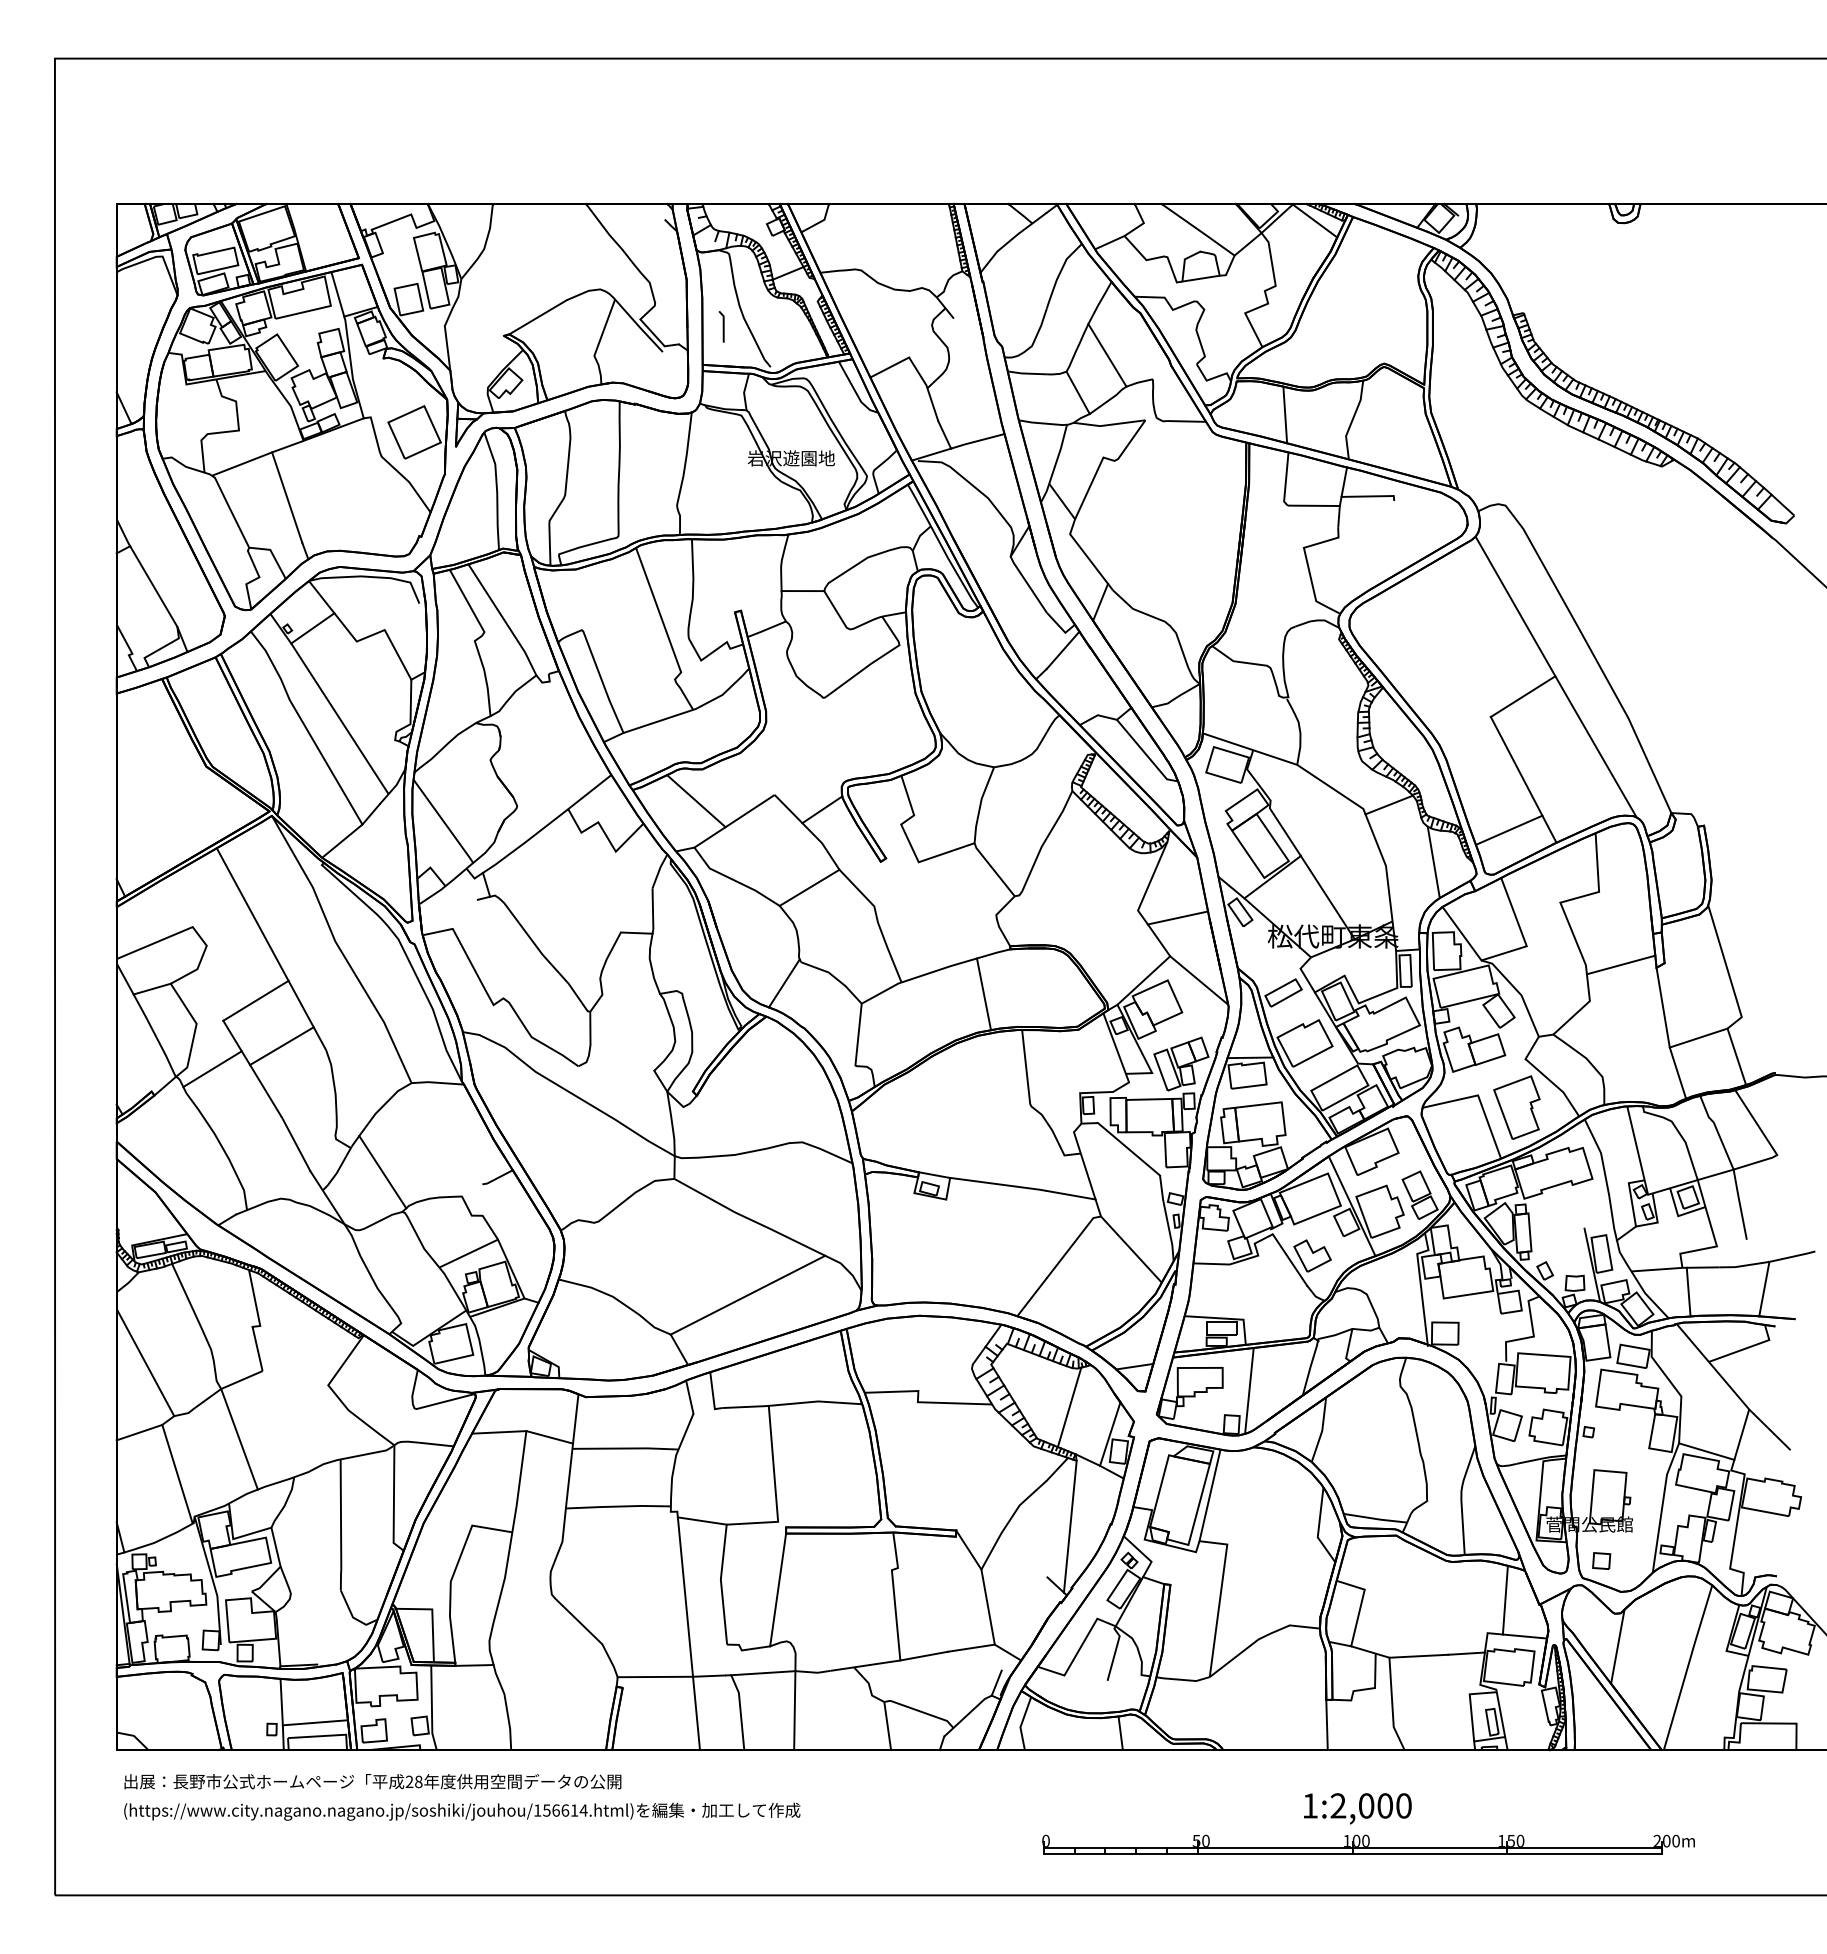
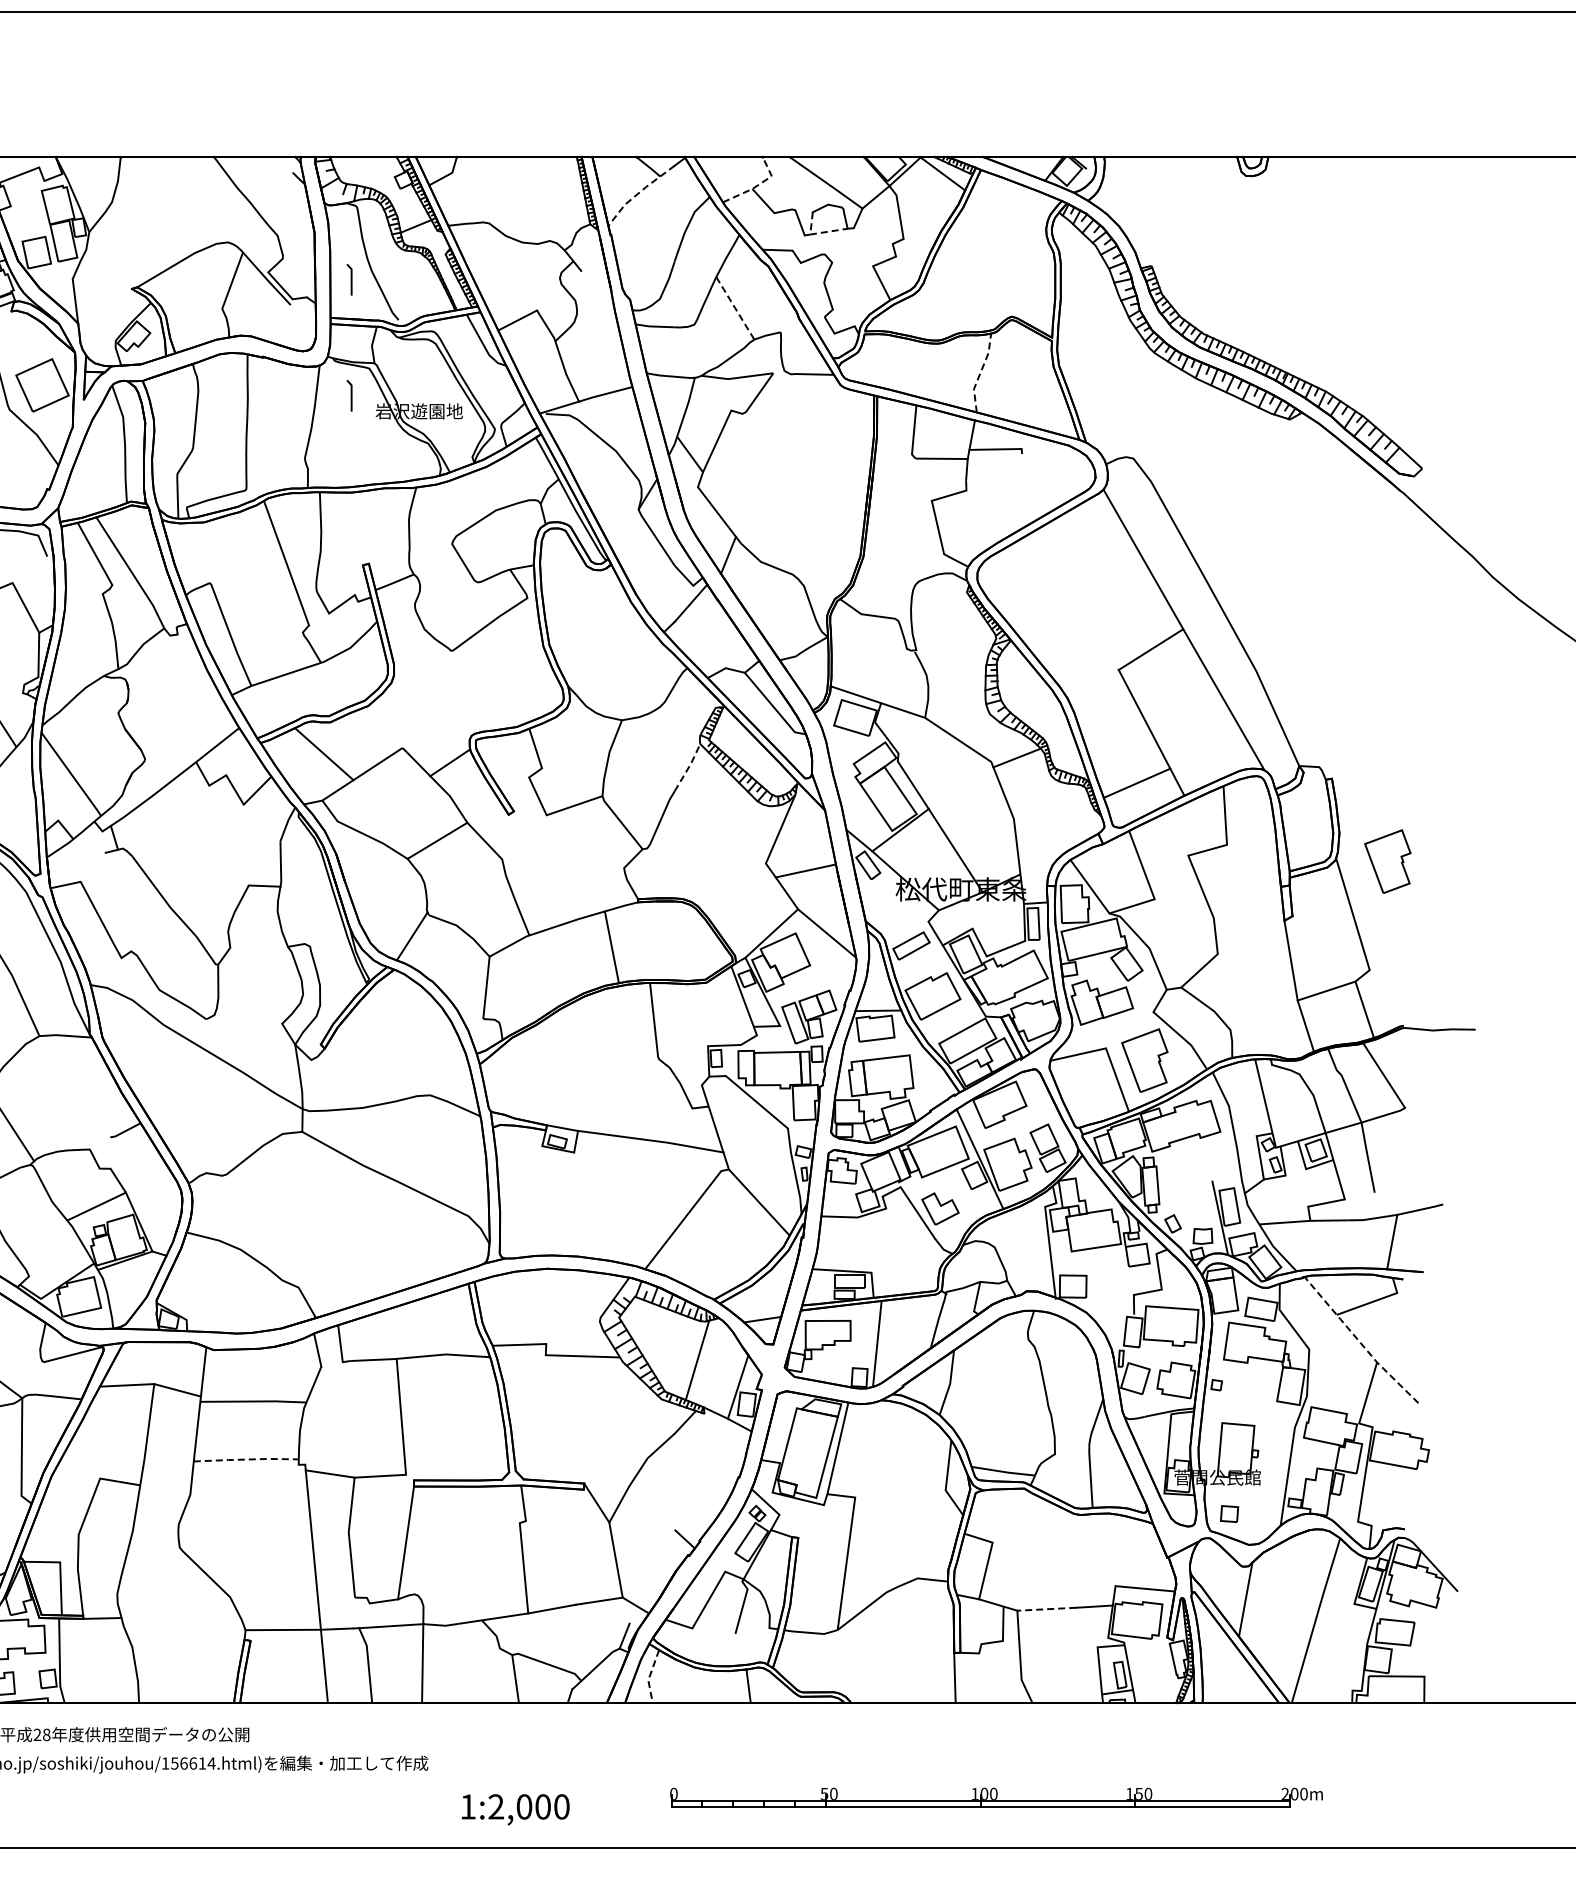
line: (1129, 232) -> (757, 185), solid -> dashed
line: (1010, 240) -> (638, 193), solid -> dashed
line: (1189, 280) -> (817, 233), solid -> dashed
line: (1107, 355) -> (735, 308), solid -> dashed
line: (1077, 392) -> (705, 345), removed
line: (1285, 414) -> (913, 367), removed
line: (1352, 419) -> (980, 372), solid -> dashed
line: (722, 442) -> (350, 395), added
line: (802, 591) -> (430, 544), removed
line: (1060, 814) -> (688, 767), solid -> dashed
line: (1433, 862) -> (1061, 815), removed
part: (1759, 908) -> (1387, 861), added
line: (1620, 964) -> (1248, 917), removed
line: (1688, 1291) -> (1316, 1244), removed
line: (747, 1294) -> (375, 1247), removed
line: (1731, 1388) -> (1359, 1341), solid -> dashed
line: (1706, 1451) -> (1334, 1404), removed
line: (618, 1506) -> (246, 1459), solid -> dashed
line: (1069, 1526) -> (697, 1479), removed
line: (1504, 1599) -> (1132, 1552), removed
line: (1418, 1656) -> (1046, 1609), solid -> dashed
line: (1021, 1723) -> (649, 1676), solid -> dashed
text: (1357, 1808) -> (515, 1809), moved

